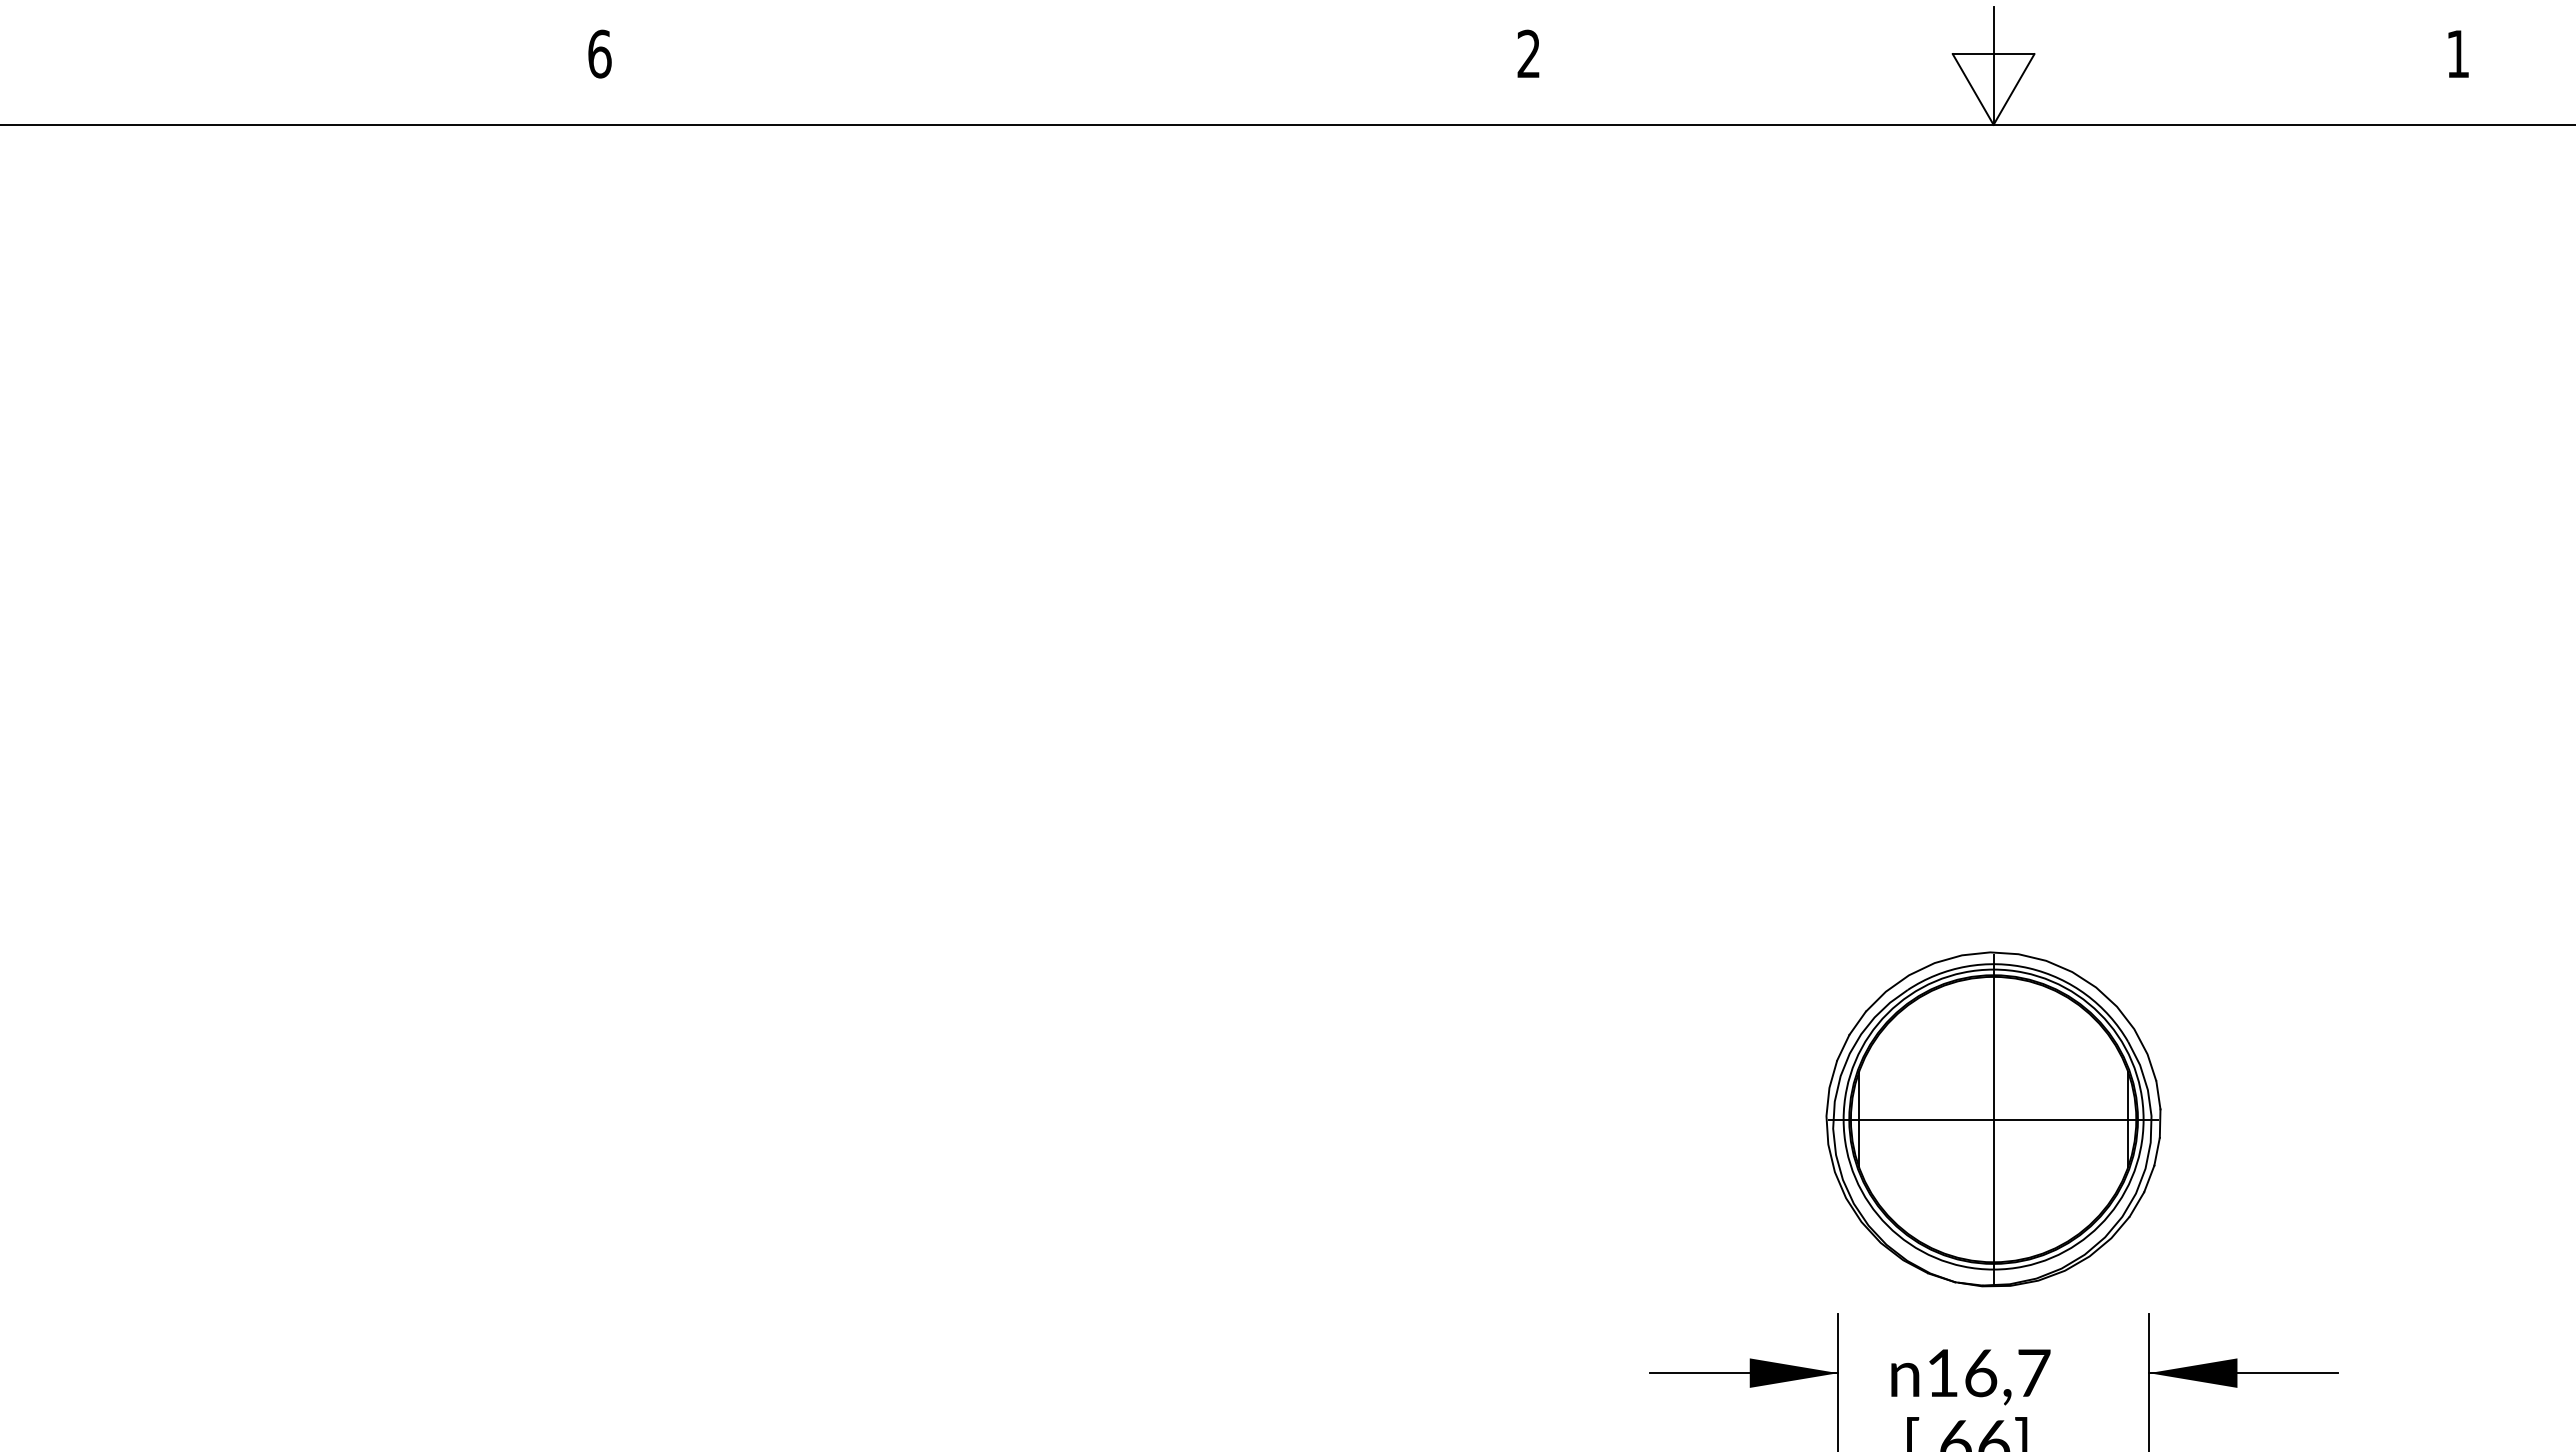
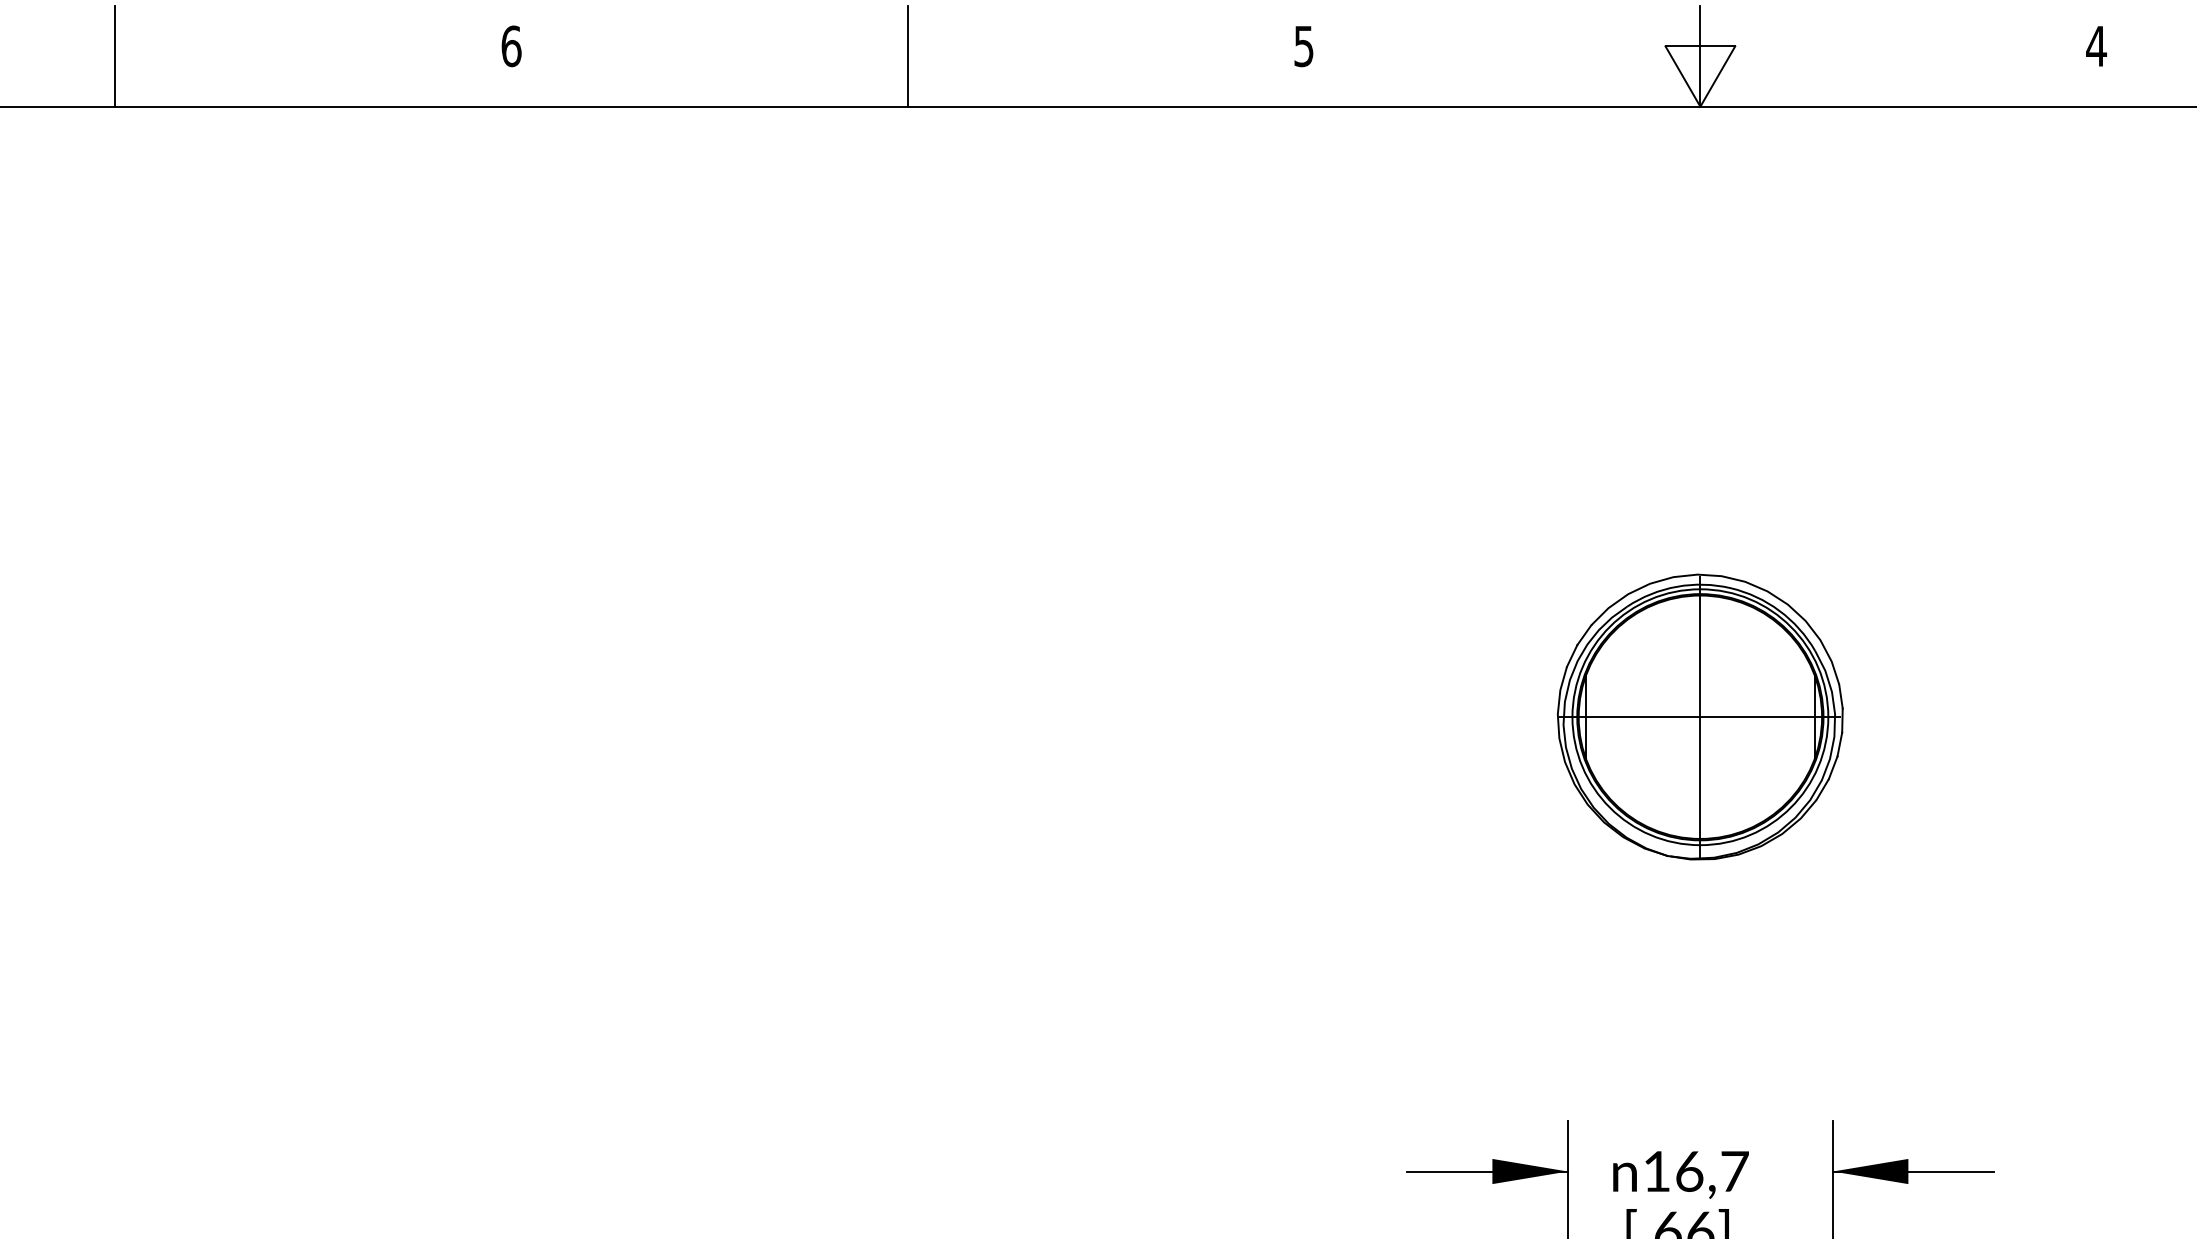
text: (1528, 53) -> (1303, 45), 2 -> 5
text: (2457, 53) -> (2096, 45), 1 -> 4
line: (135, 65) -> (115, 56), added
line: (1064, 65) -> (907, 56), added
part: (1993, 1119) -> (1700, 717), moved

